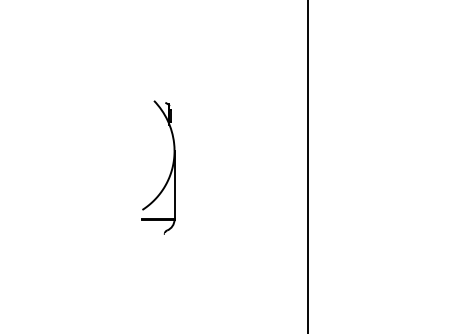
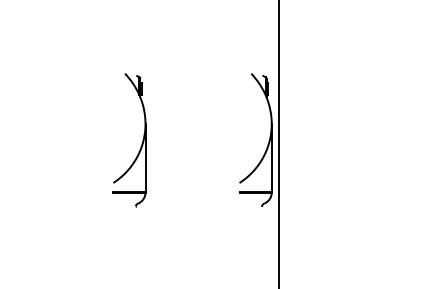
part: (296, 170) -> (267, 143), added

